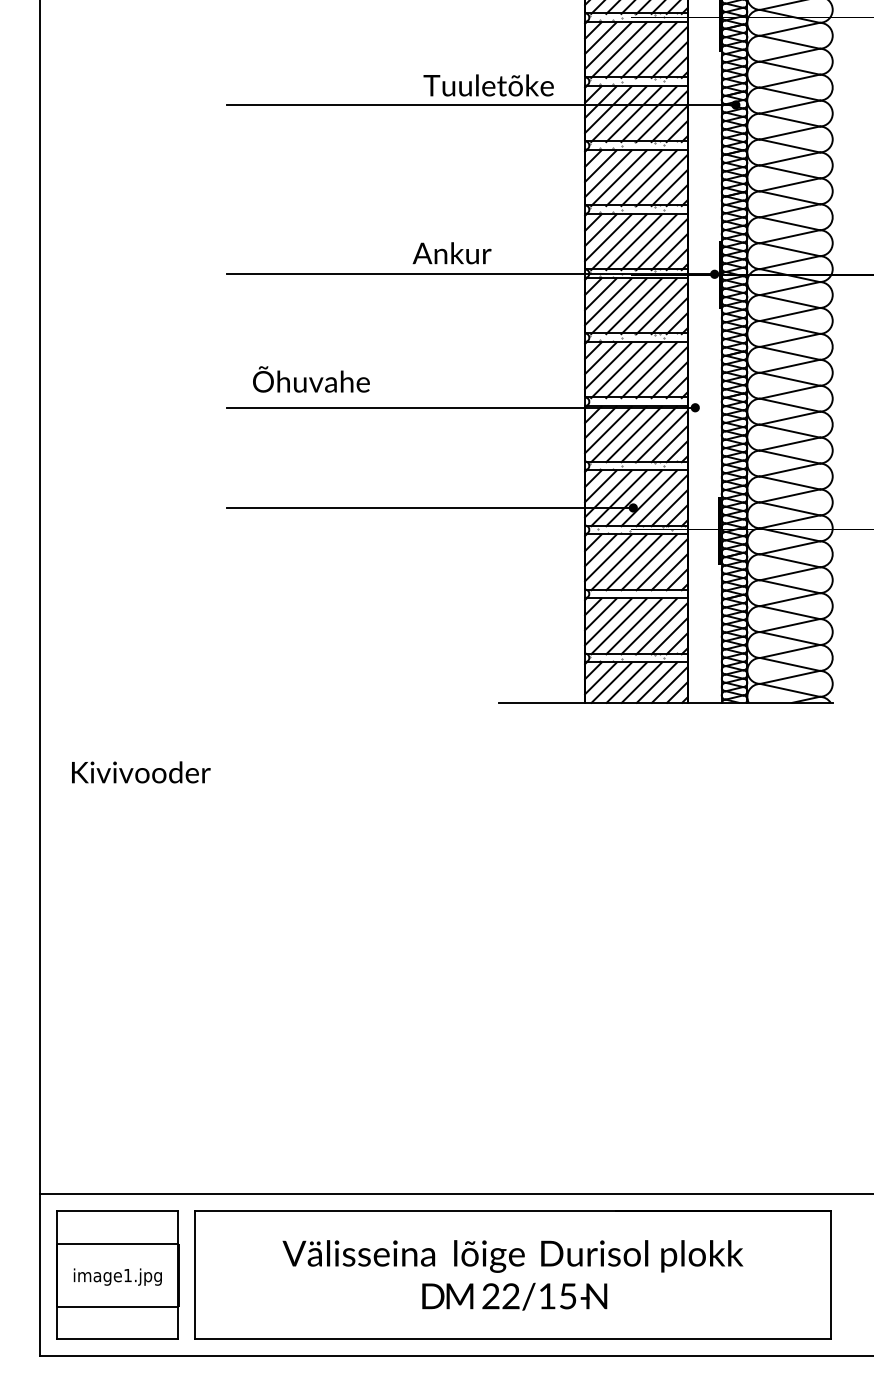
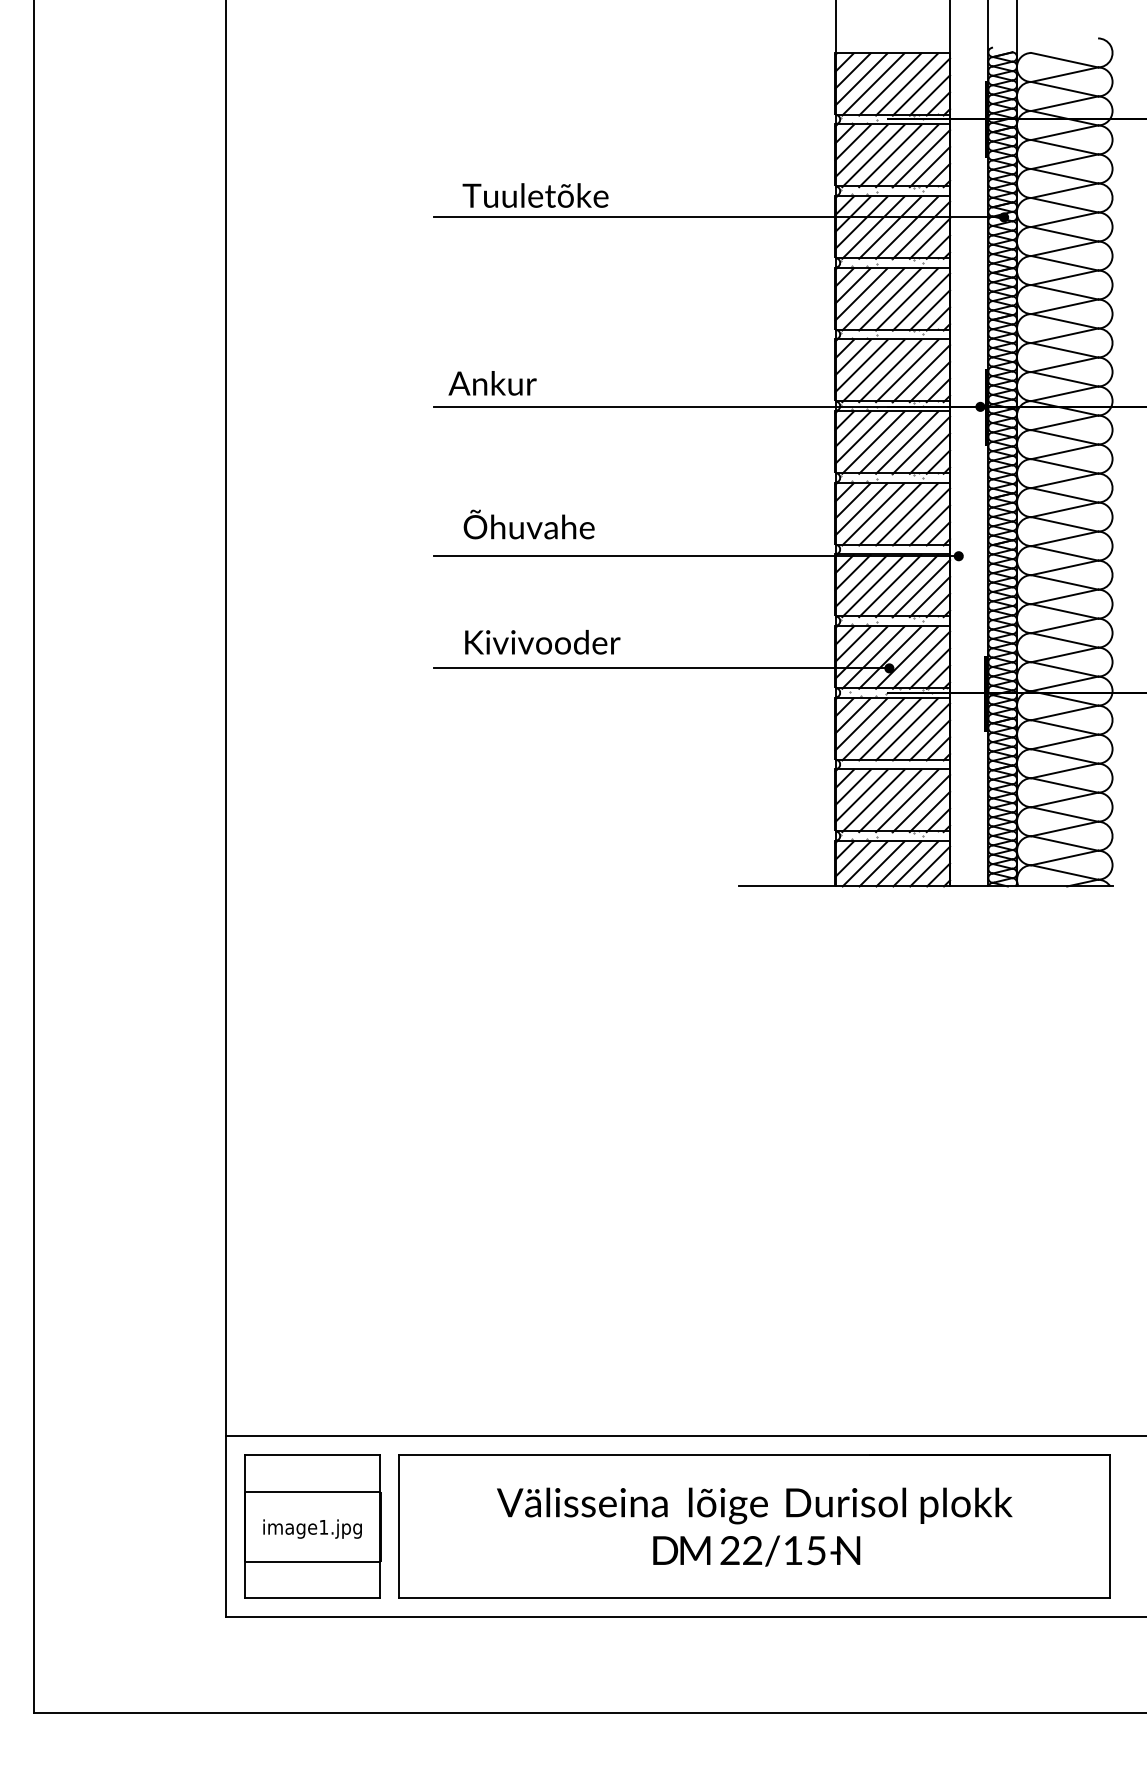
text: (488, 85) -> (535, 195), moved
text: (451, 253) -> (492, 383), moved
text: (141, 772) -> (542, 642), moved

